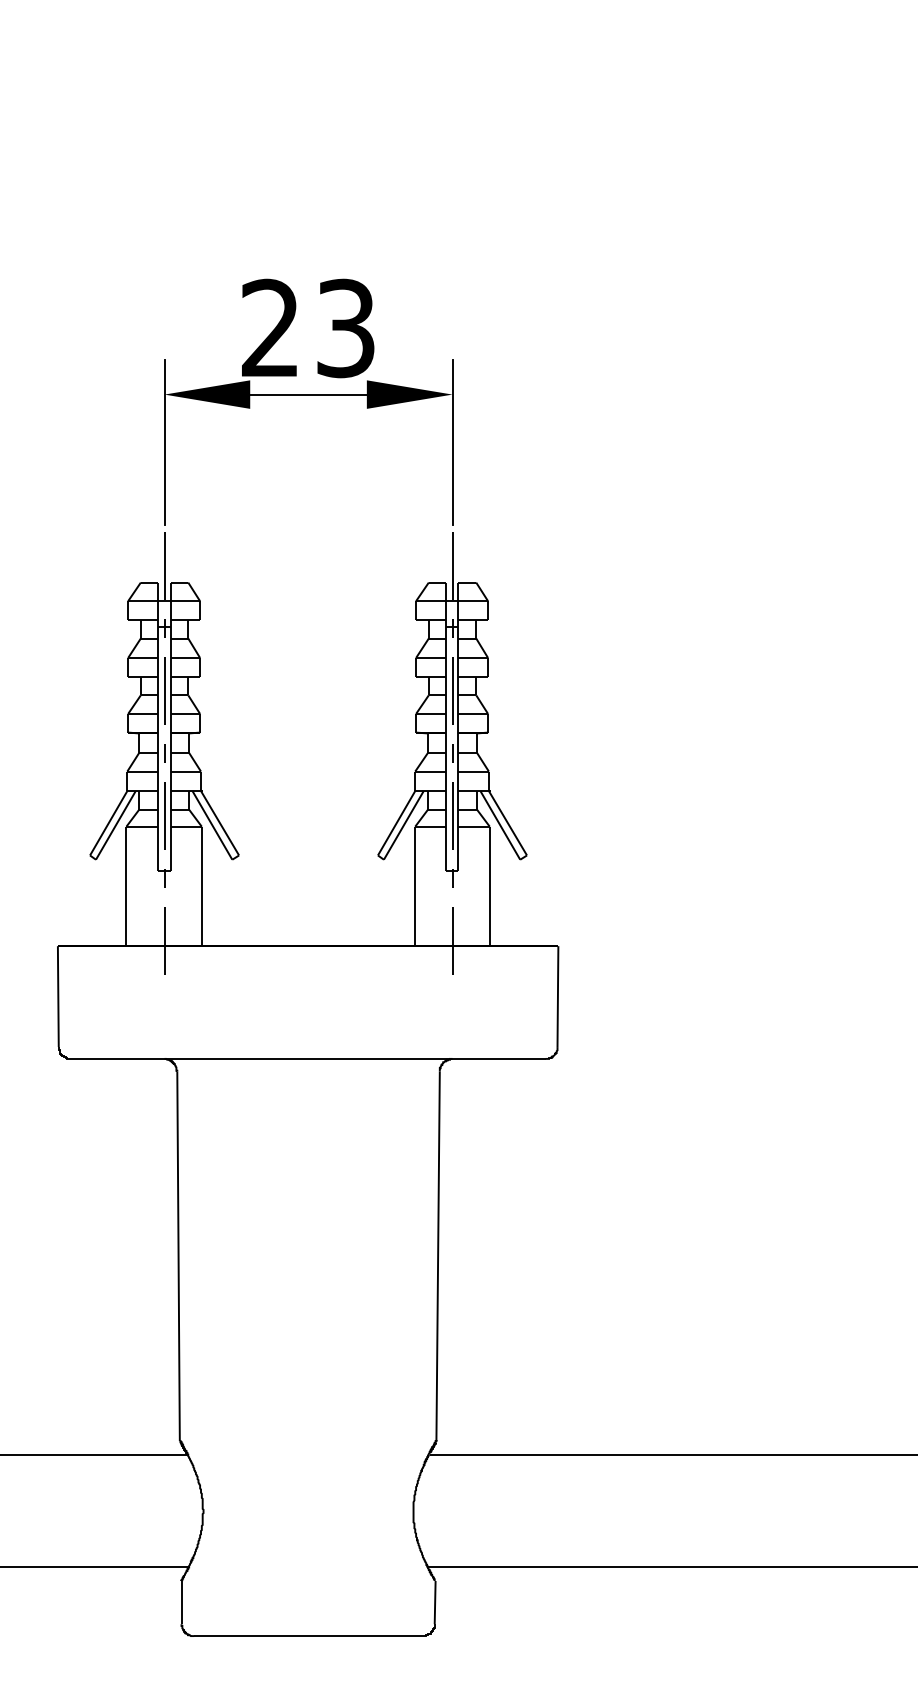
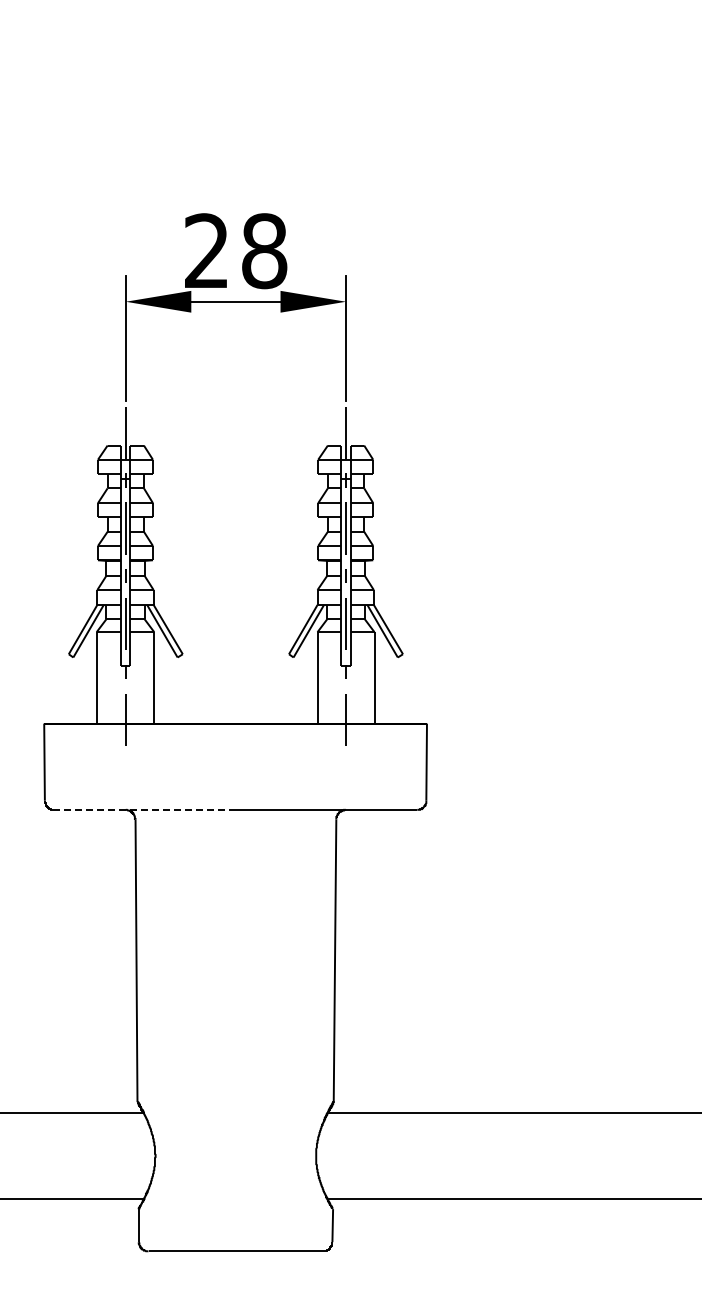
text: (345, 328) -> (264, 251), 23 -> 28
line: (190, 1058) -> (145, 809), solid -> dashed

